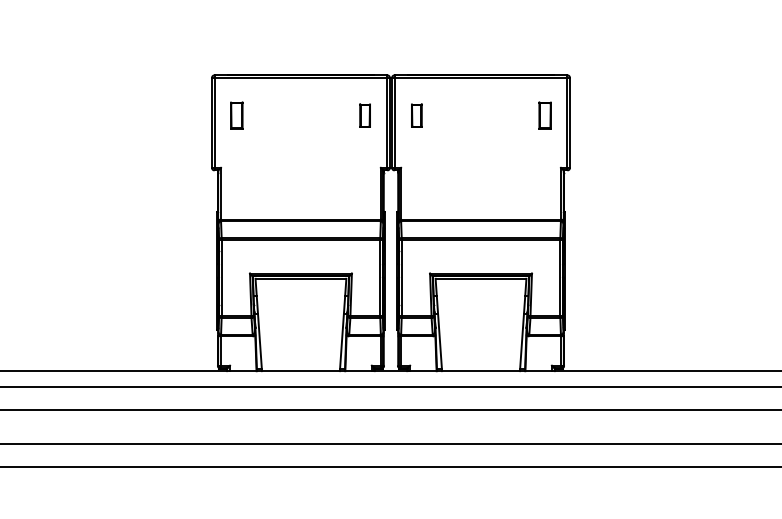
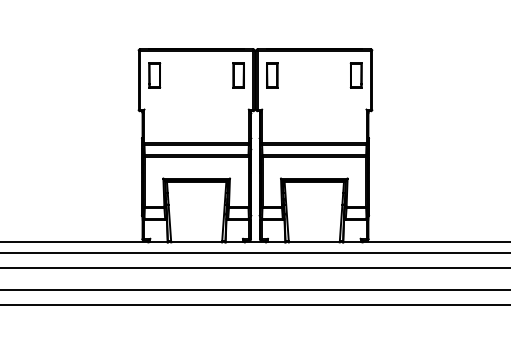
part: (236, 115) -> (154, 75), size x1.43
part: (364, 115) -> (238, 75), size x1.67
part: (417, 115) -> (272, 75), size x1.67
part: (544, 115) -> (355, 75), size x1.43

